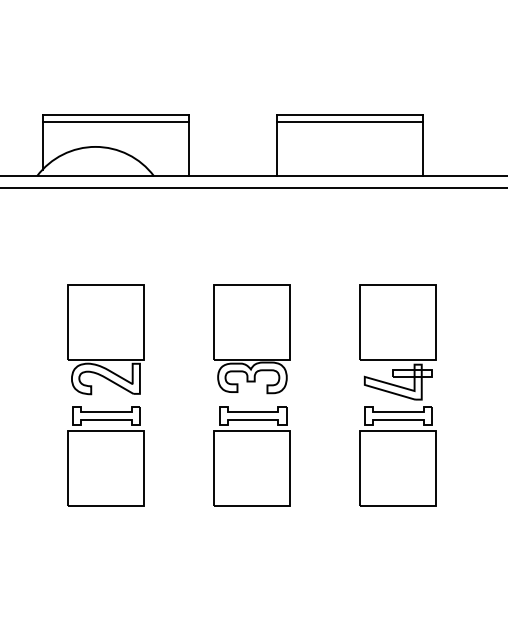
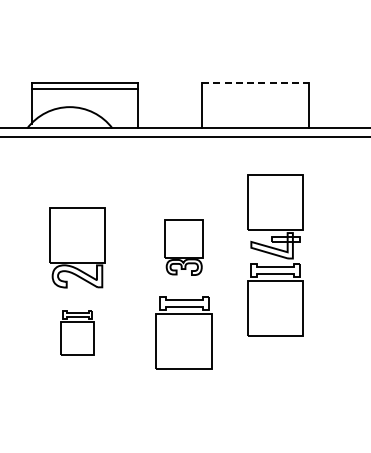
line: (349, 114) -> (255, 83), solid -> dashed
line: (349, 122) -> (255, 89), removed
part: (251, 339) -> (183, 247), size x0.7
part: (397, 395) -> (275, 255), moved
part: (105, 455) -> (77, 332), size x0.6

